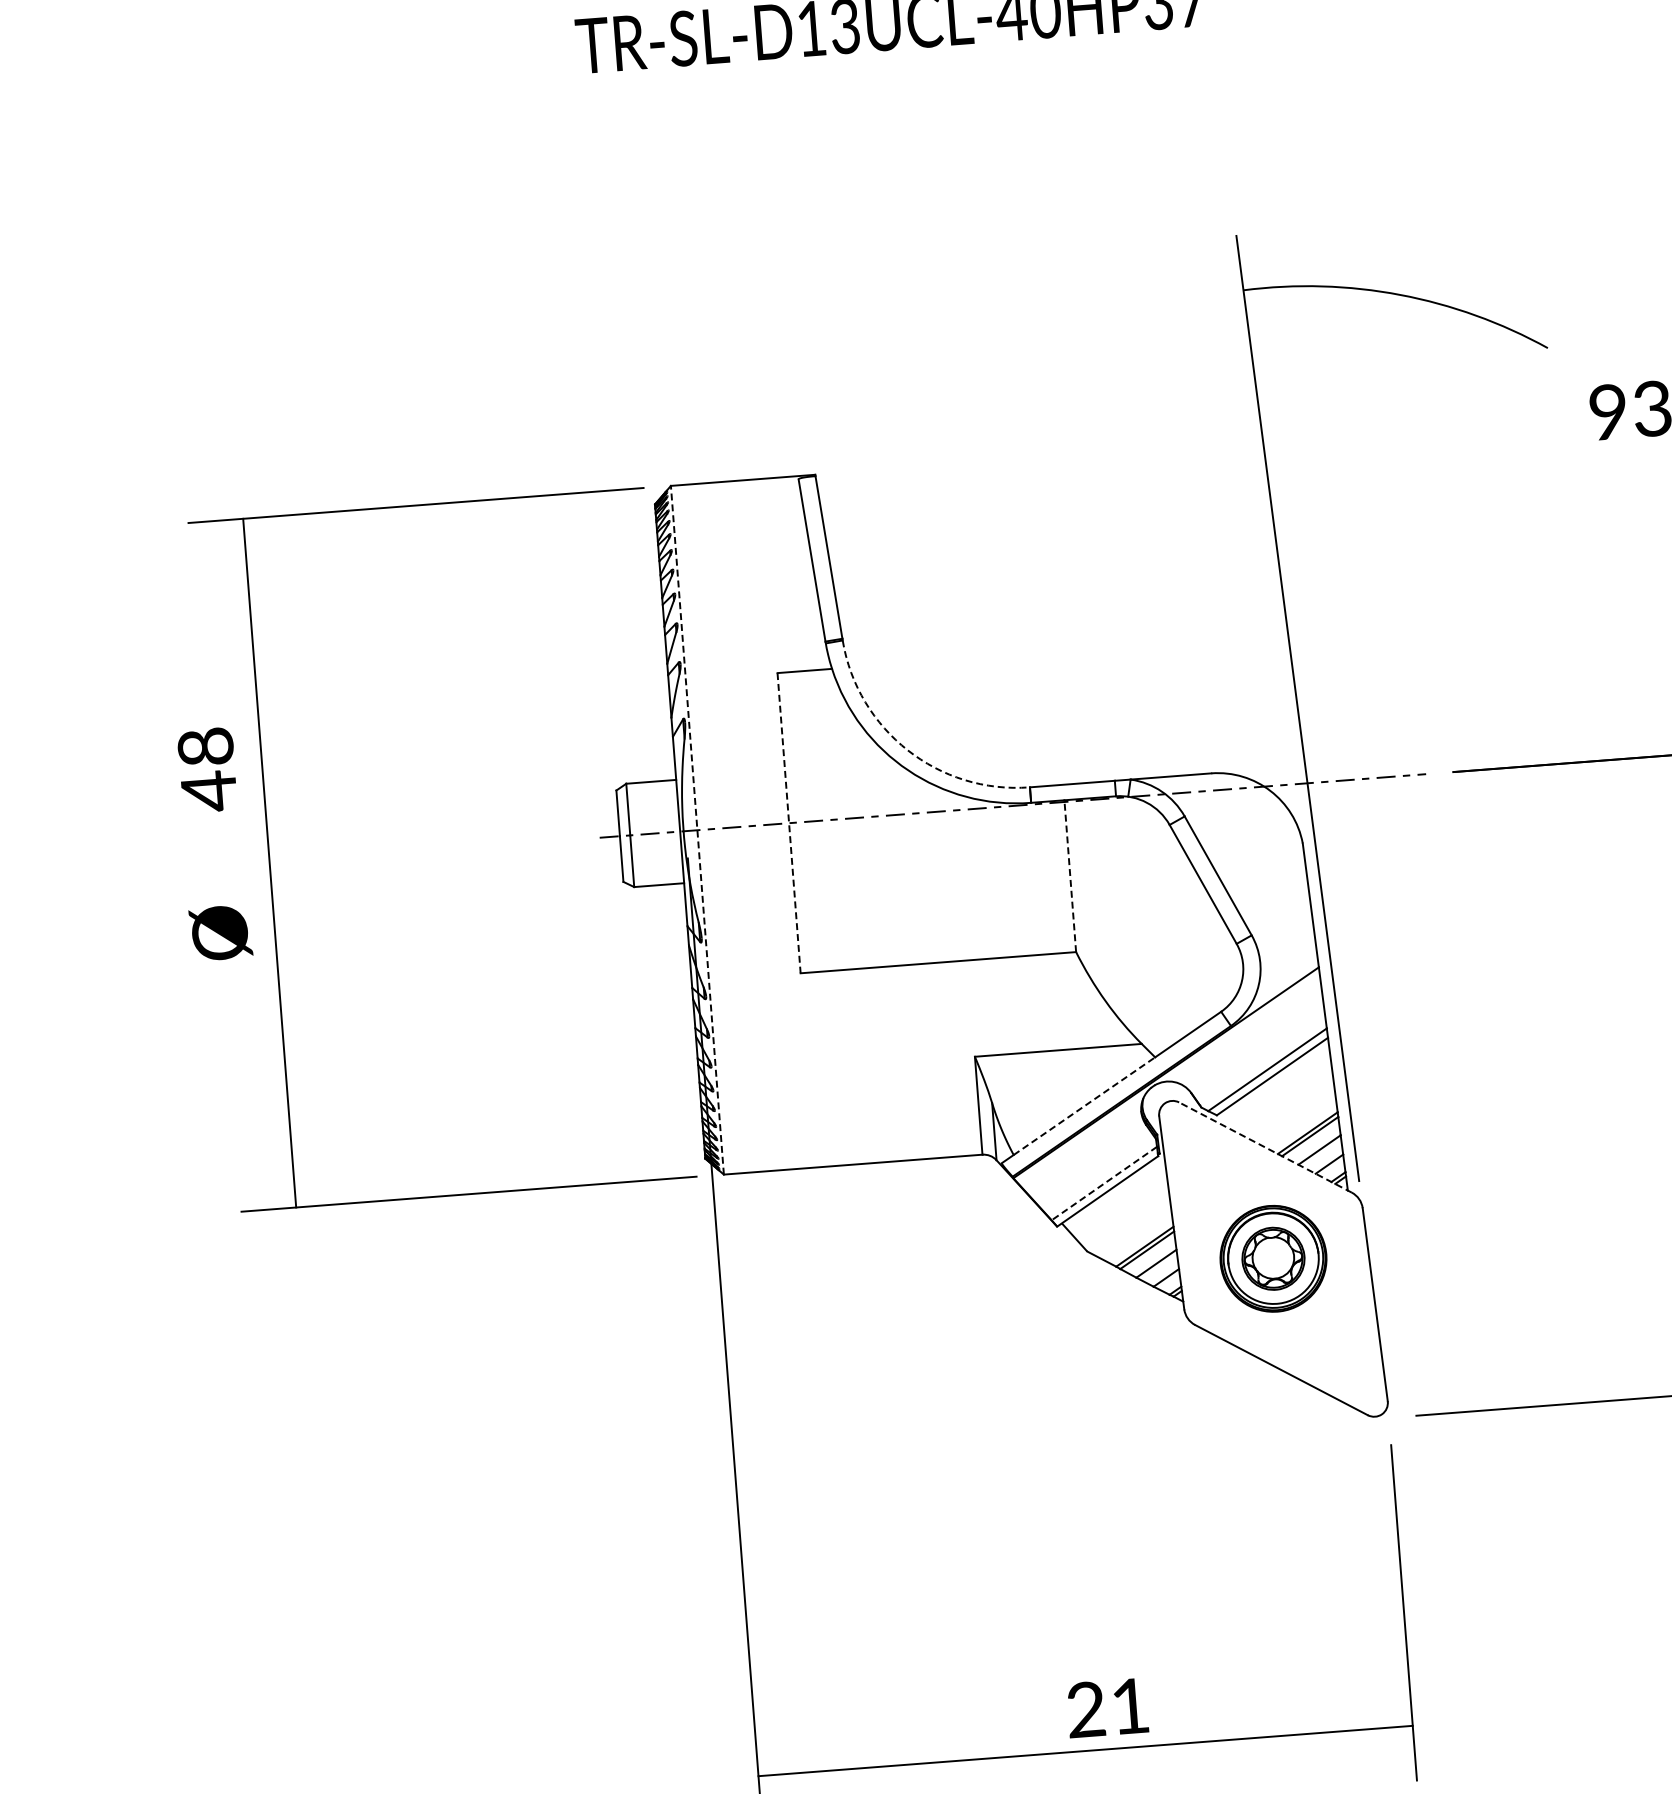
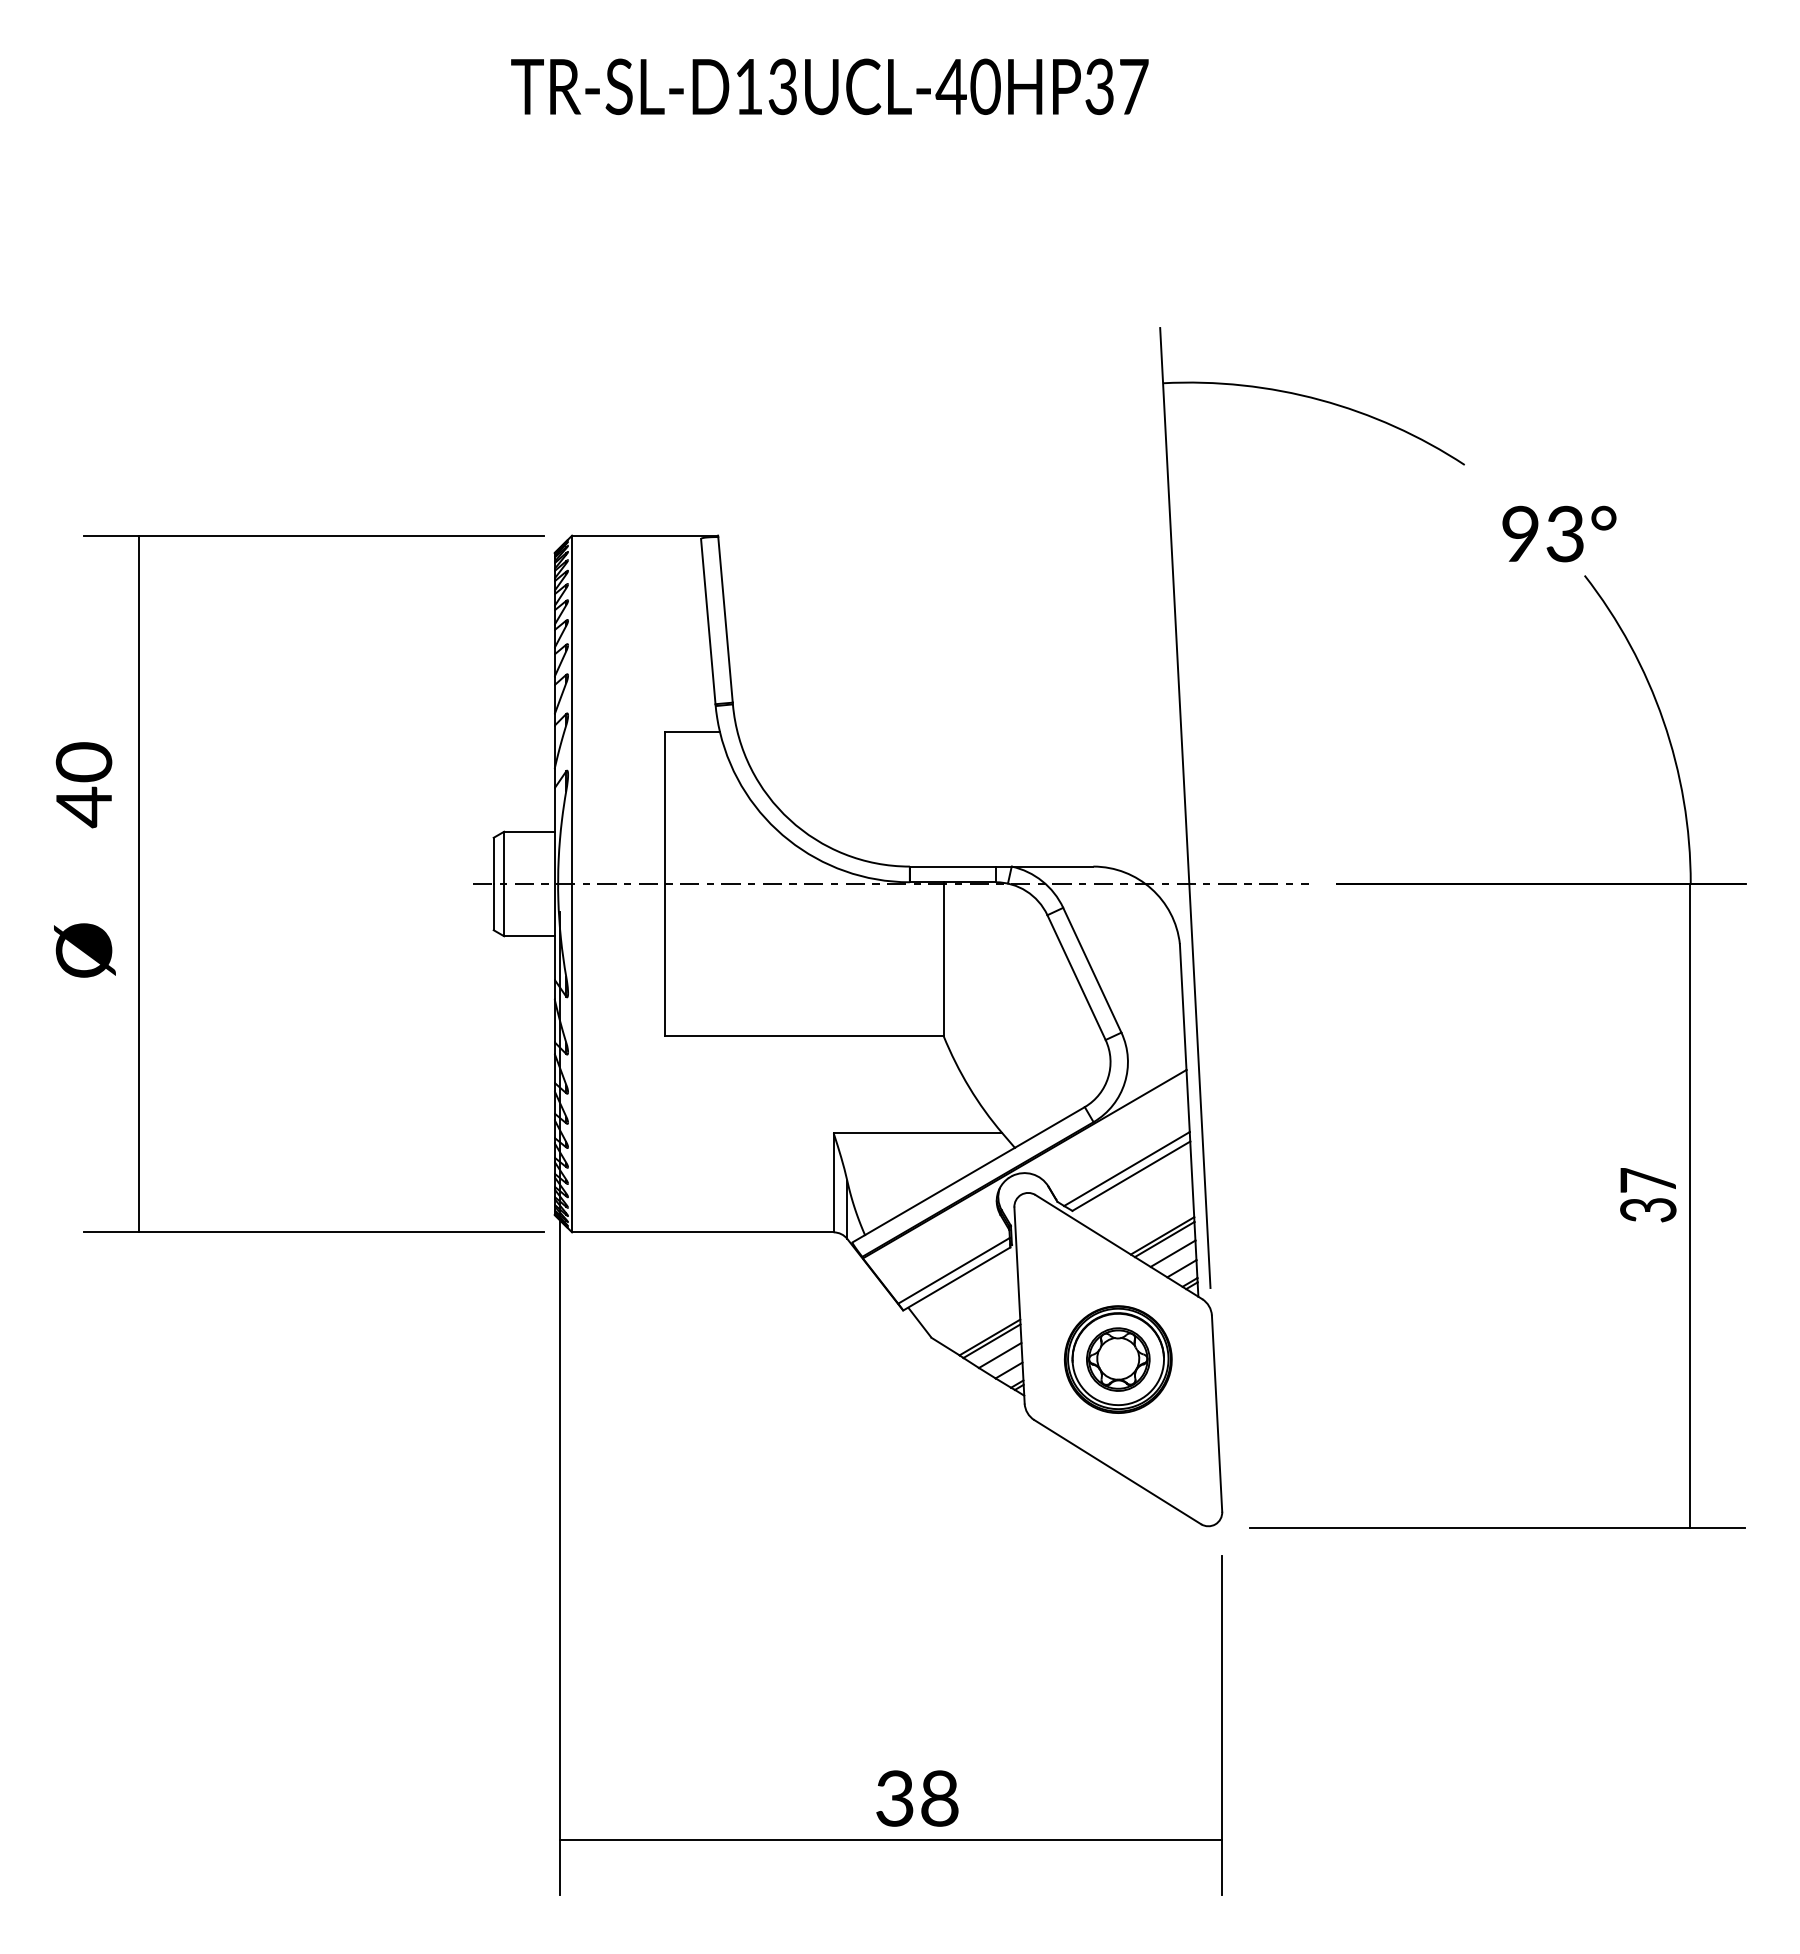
text: (206, 747) -> (84, 762), 48 -> 40
arc: (907, 749) -> (789, 819), dashed -> solid
line: (788, 823) -> (664, 884), dashed -> solid
line: (697, 829) -> (572, 883), dashed -> solid
line: (1070, 876) -> (943, 959), dashed -> solid
line: (1083, 1106) -> (939, 1191), dashed -> solid
line: (1265, 1147) -> (1118, 1246), dashed -> solid
line: (1104, 1183) -> (954, 1270), dashed -> solid
text: (1108, 1707) -> (917, 1798), 21 -> 38

